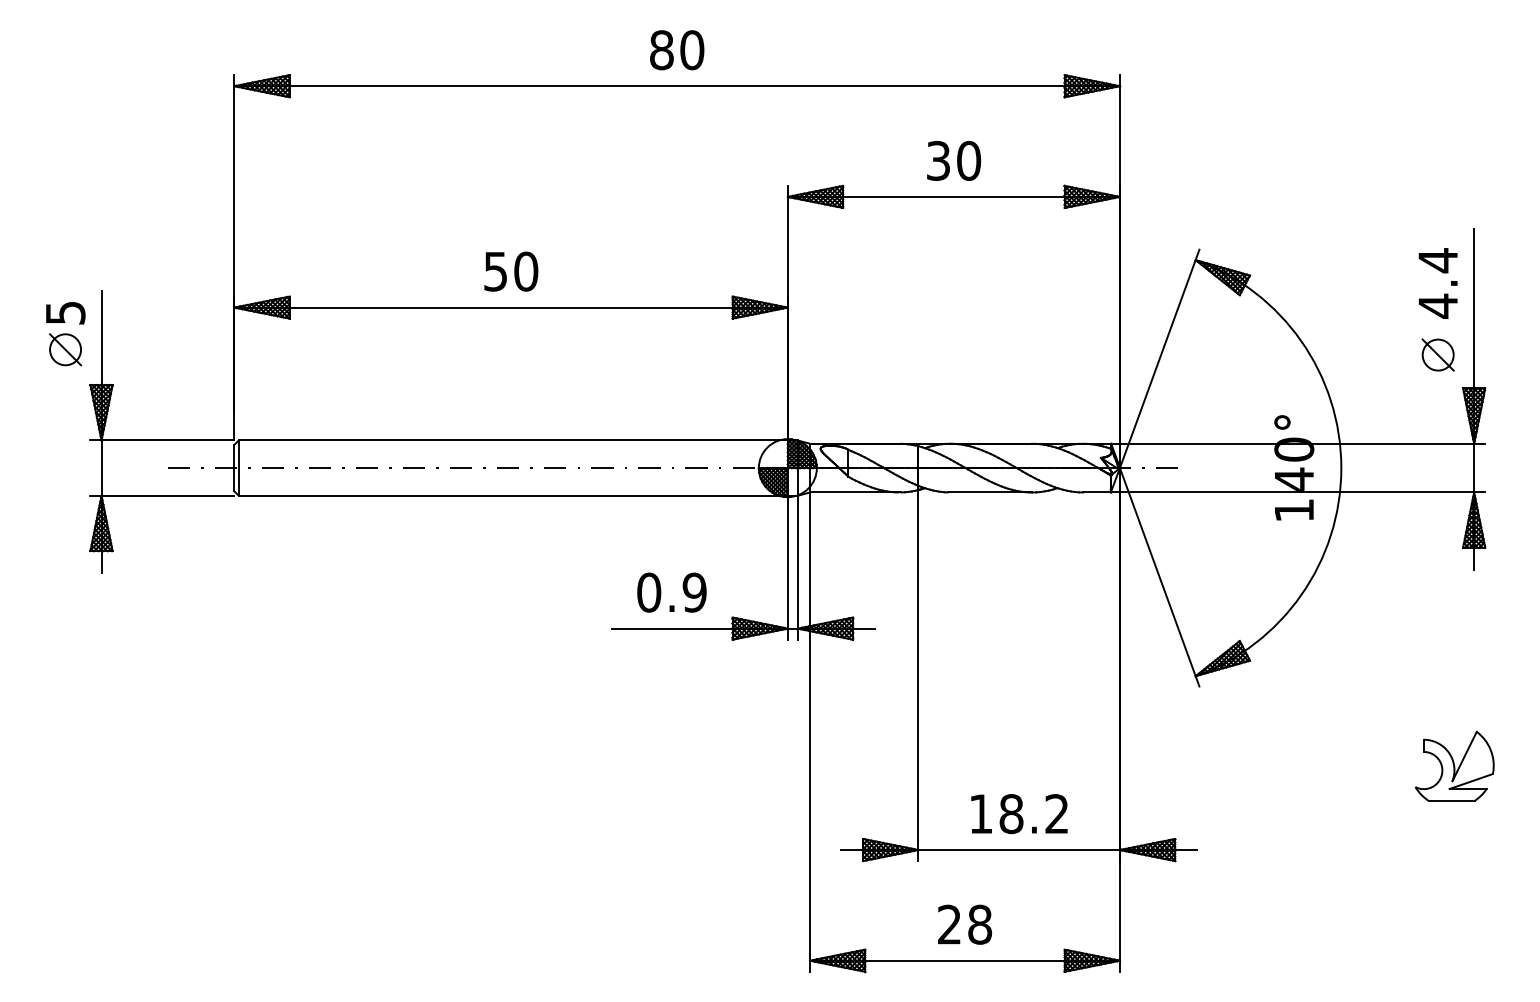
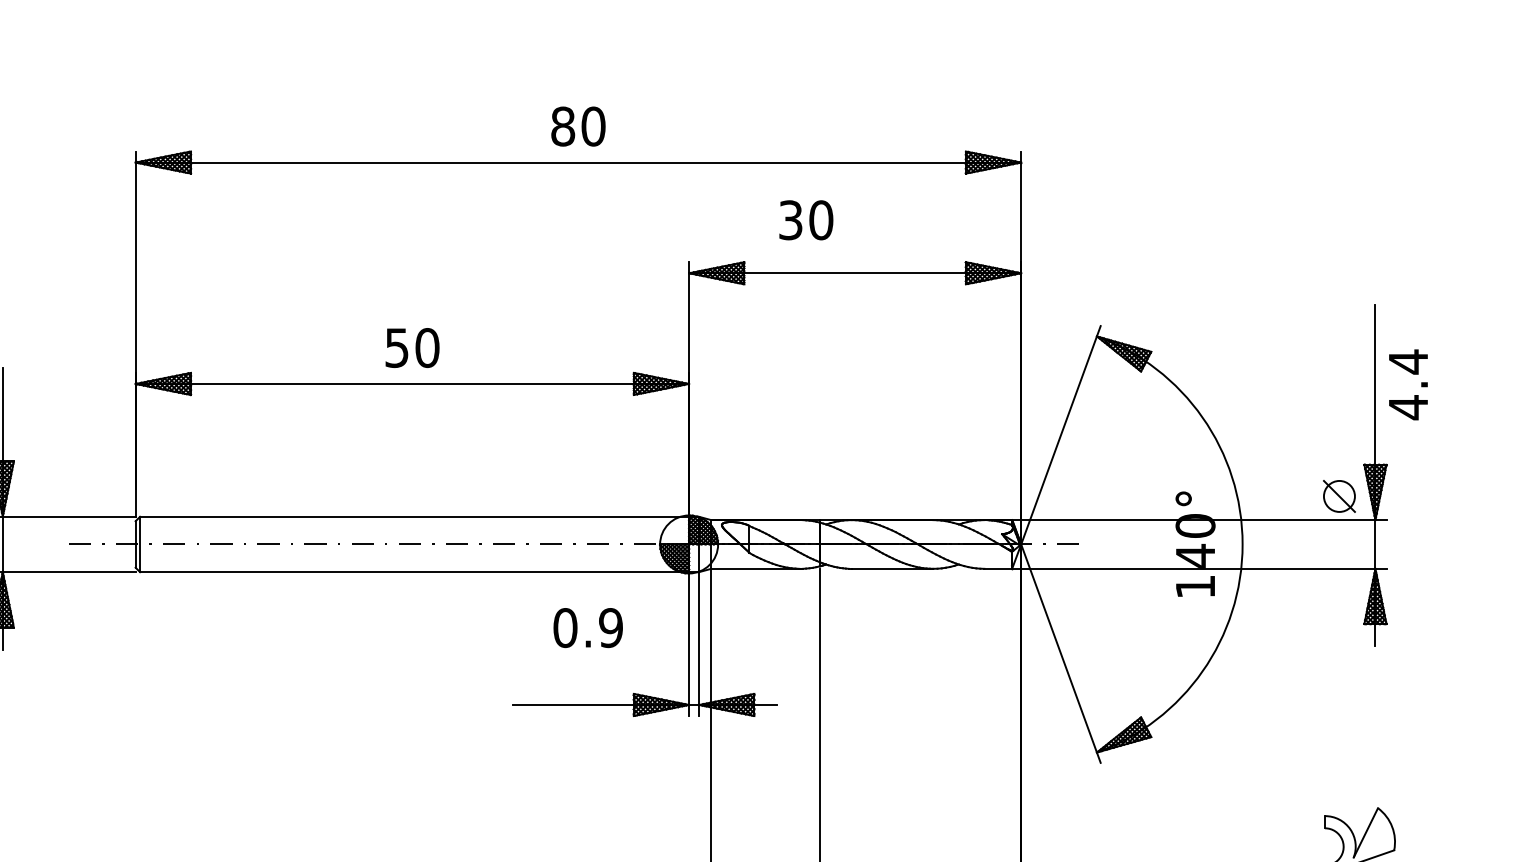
text: (954, 160) -> (806, 219), moved
text: (1437, 283) -> (1407, 384), moved
part: (1437, 354) -> (1338, 495), moved
text: (671, 592) -> (587, 627), moved

